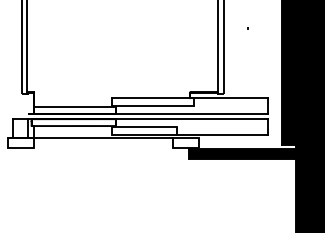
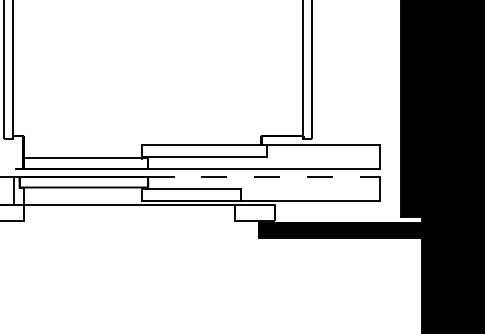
line: (192, 119) -> (264, 177), solid -> dashed

